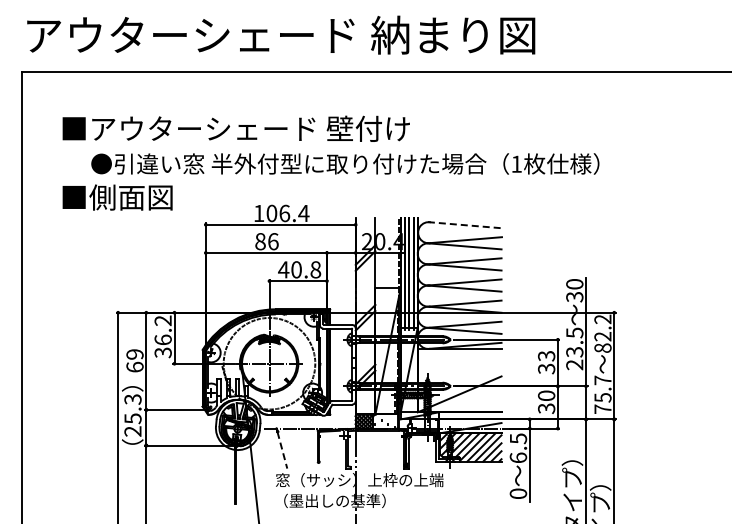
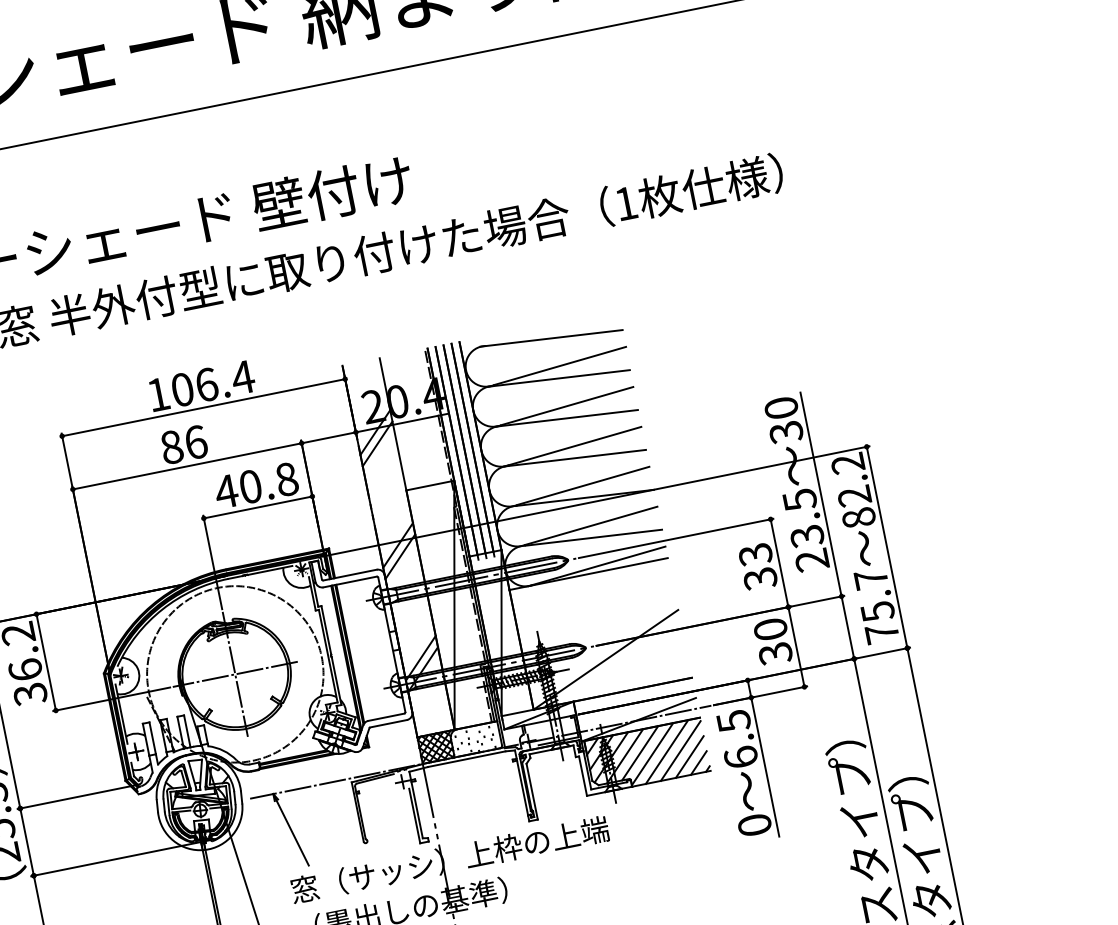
line: (465, 225) -> (552, 338), dashed -> solid
line: (282, 450) -> (292, 833), dashed -> solid

